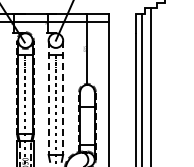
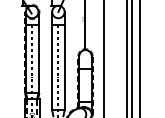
line: (48, 98) -> (52, 61), dashed -> solid
line: (63, 98) -> (64, 61), dashed -> solid

